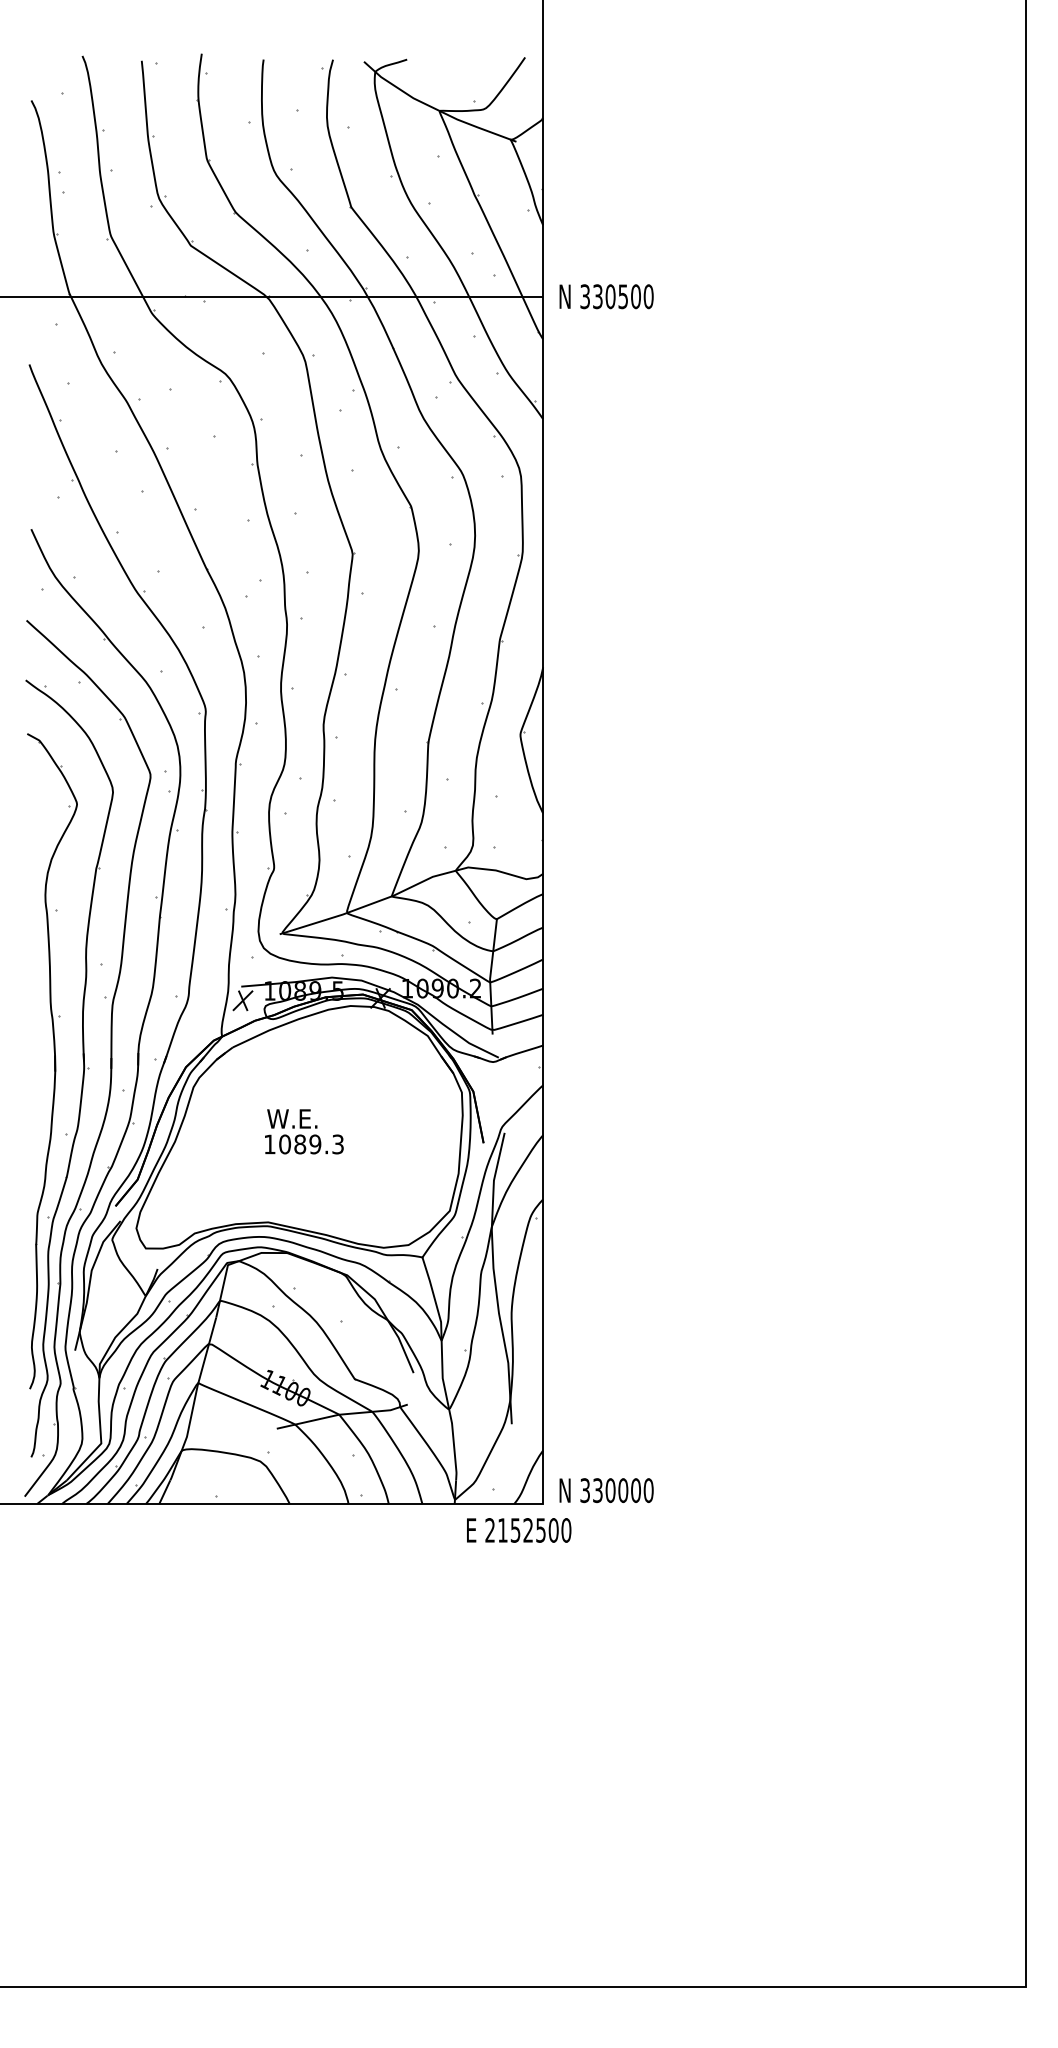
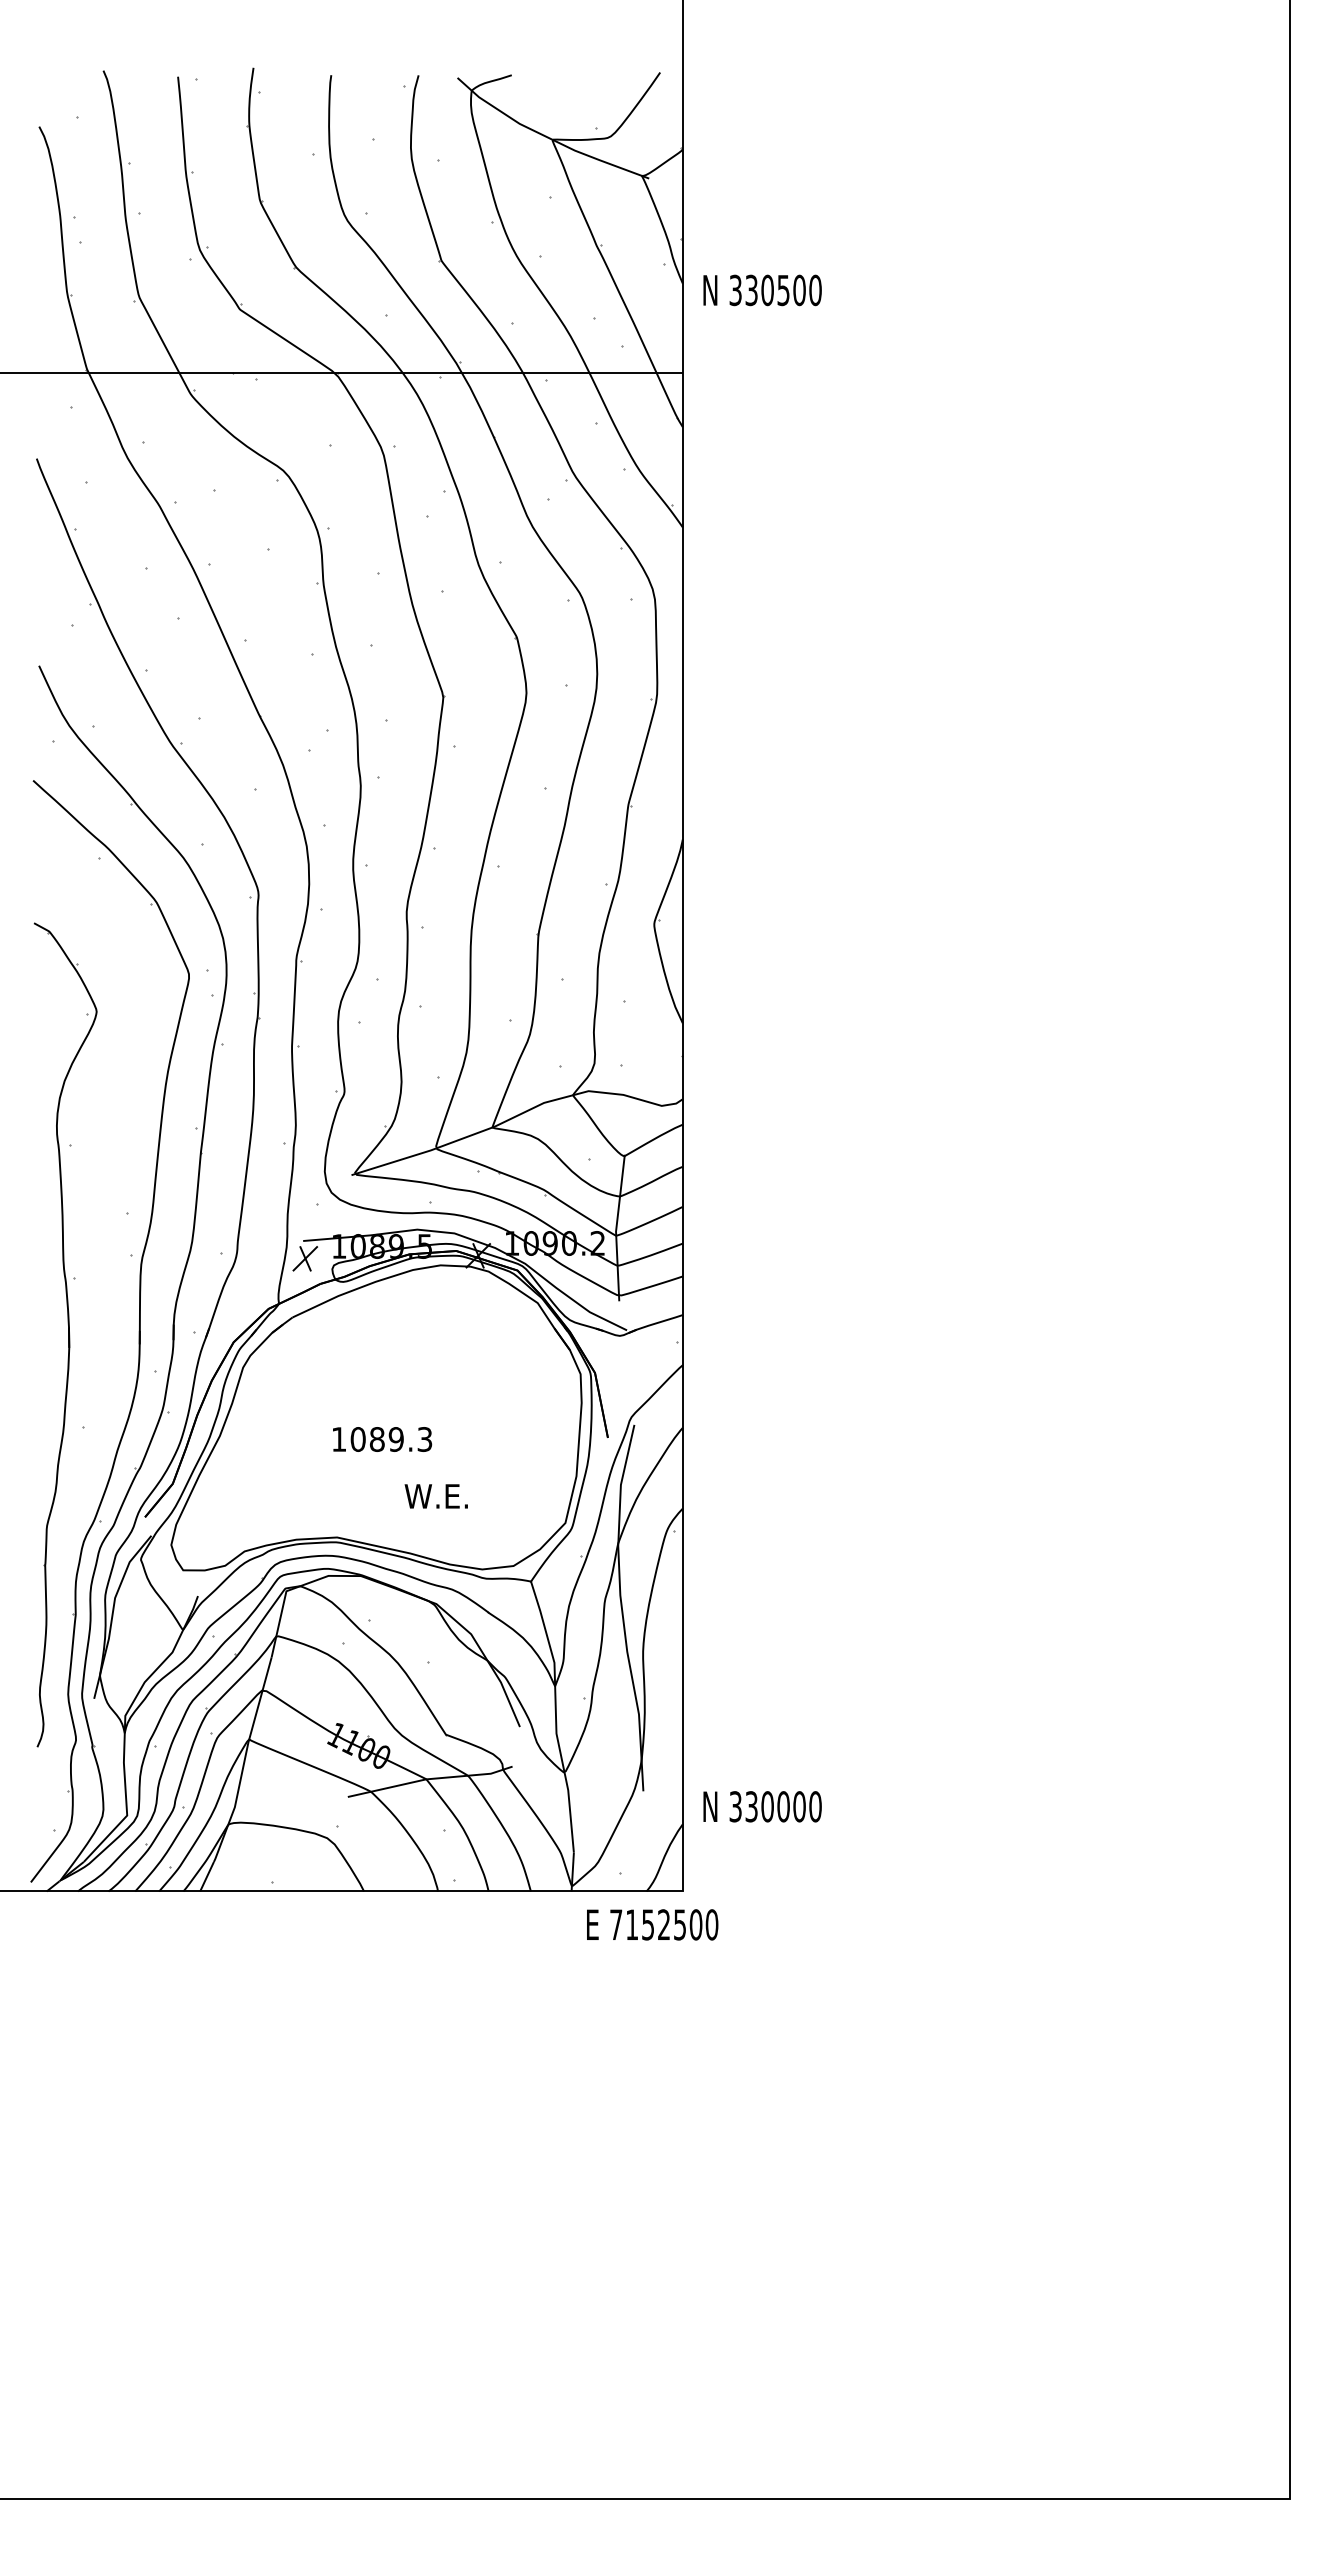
text: (606, 296) -> (762, 290), moved
part: (83, 1068) -> (104, 1344), removed
text: (291, 1119) -> (435, 1496), moved
text: (606, 1490) -> (762, 1806), moved
text: (490, 1530) -> (616, 1924), 2152500 -> 7152500

